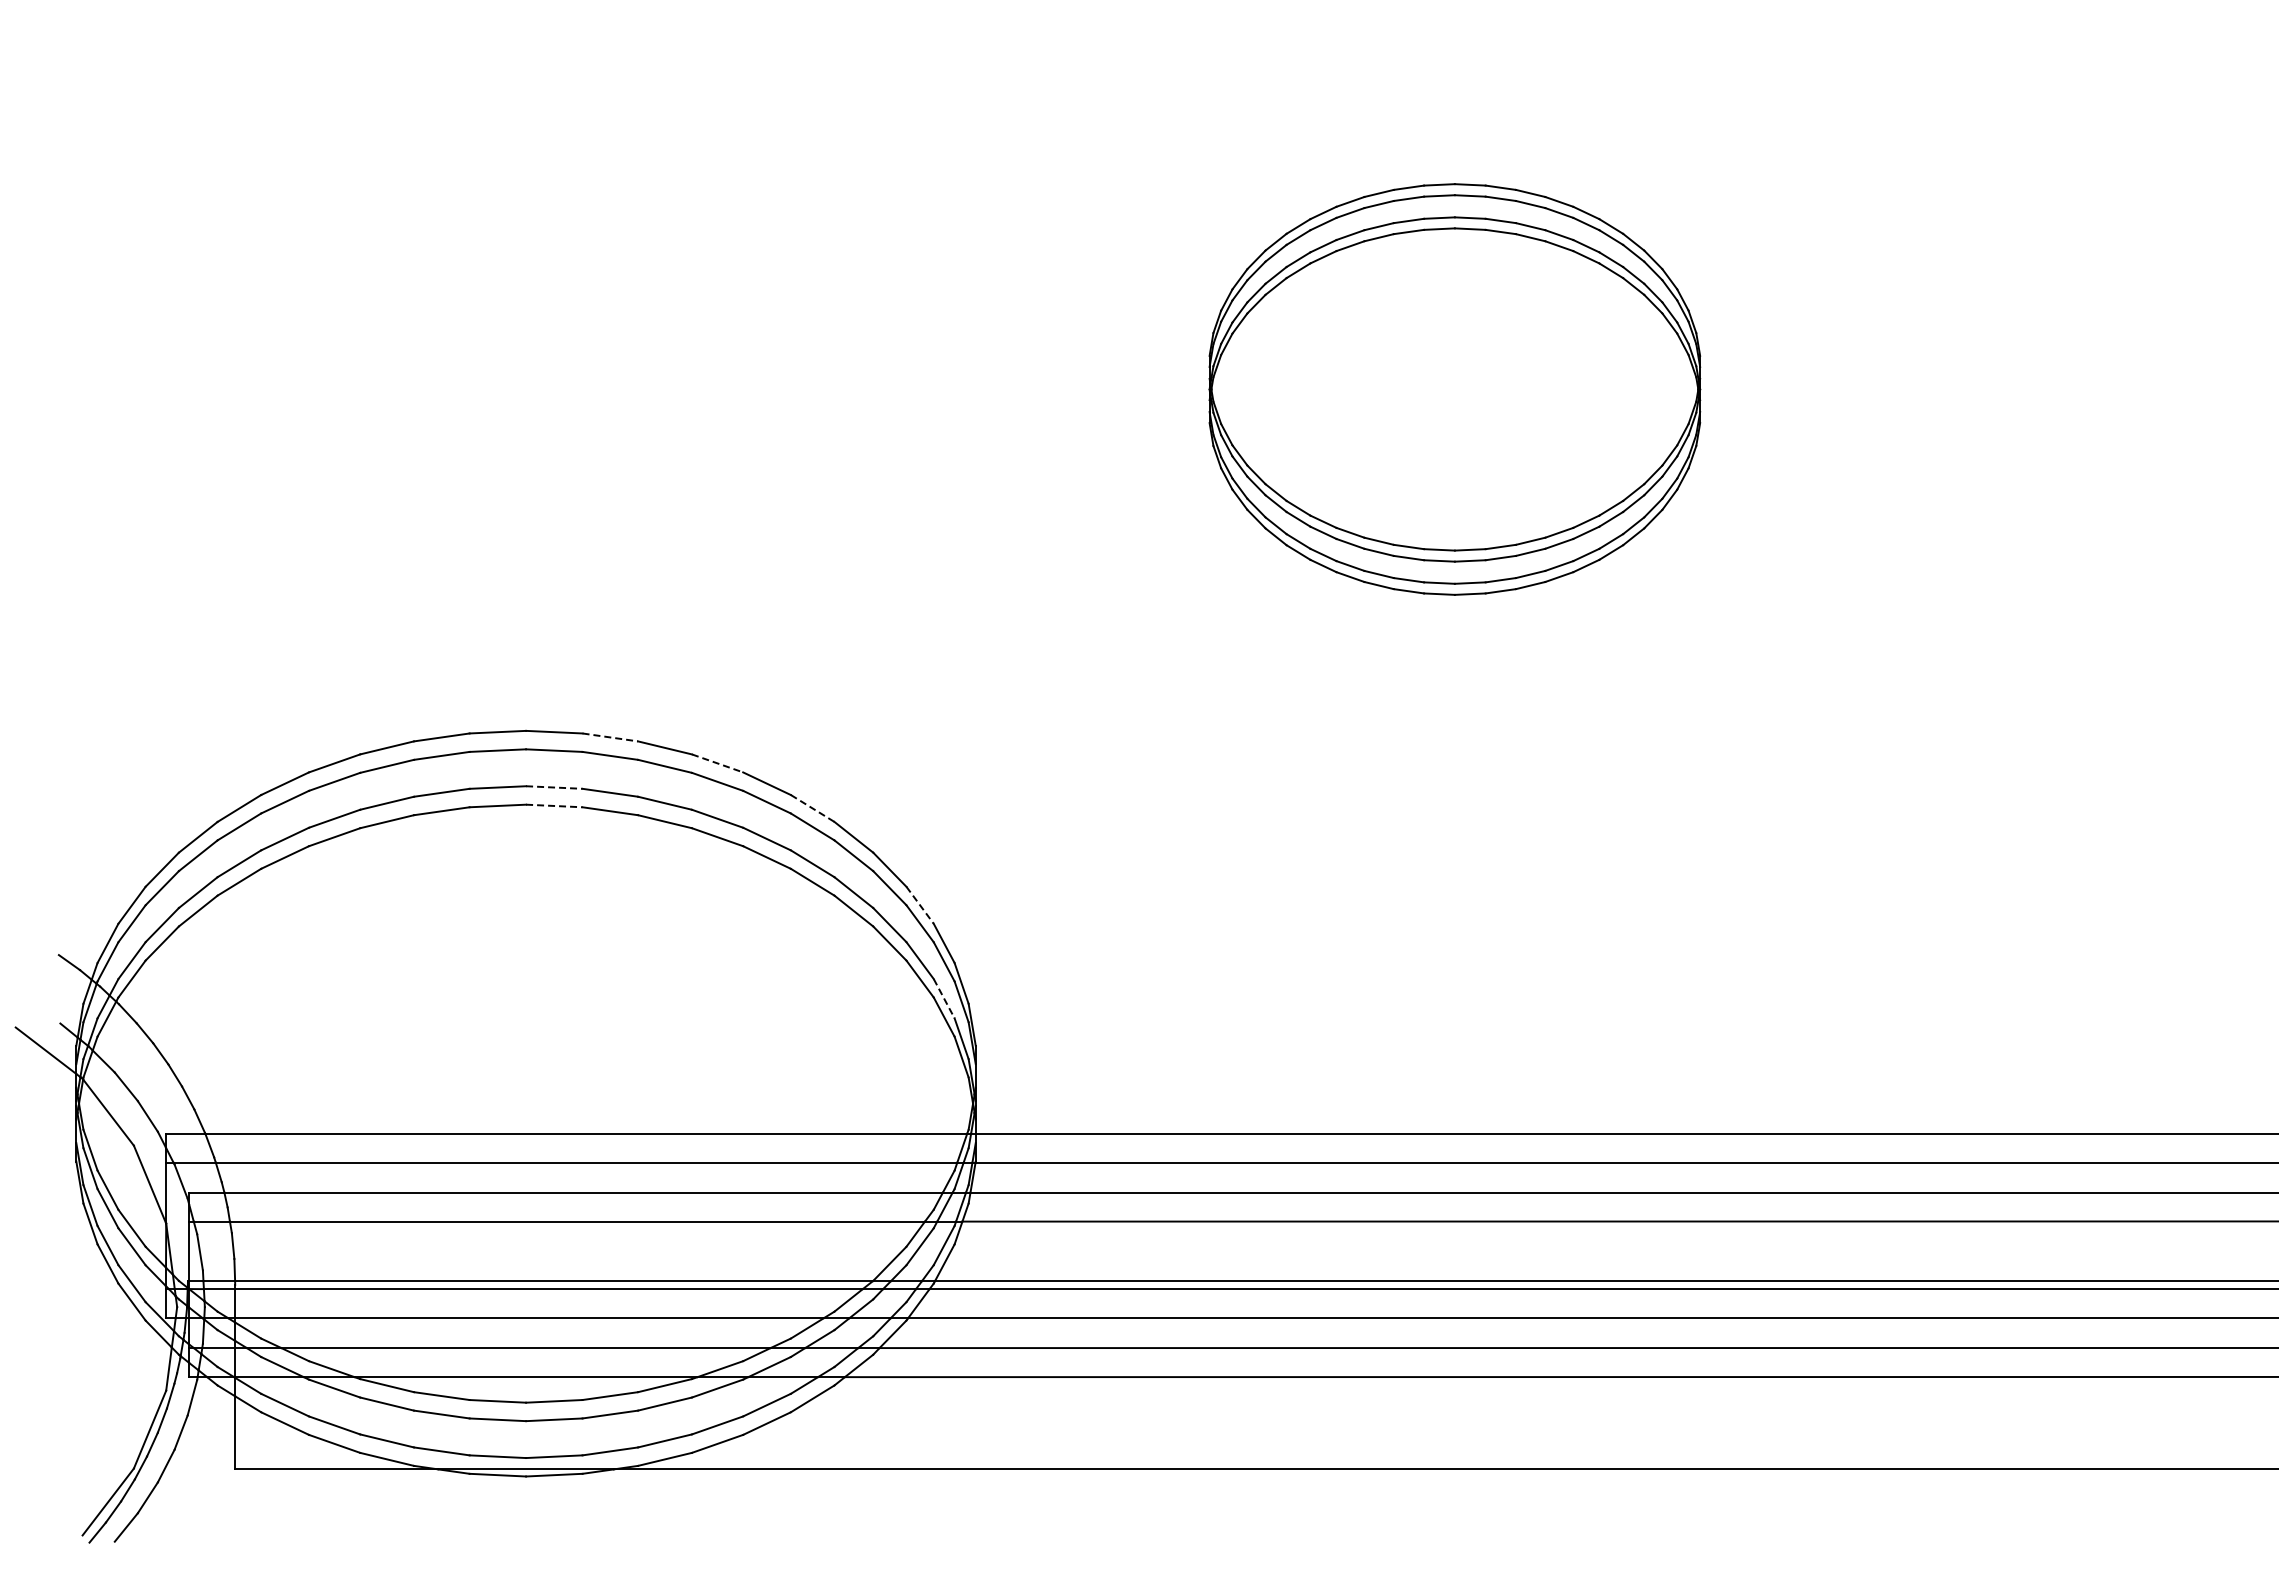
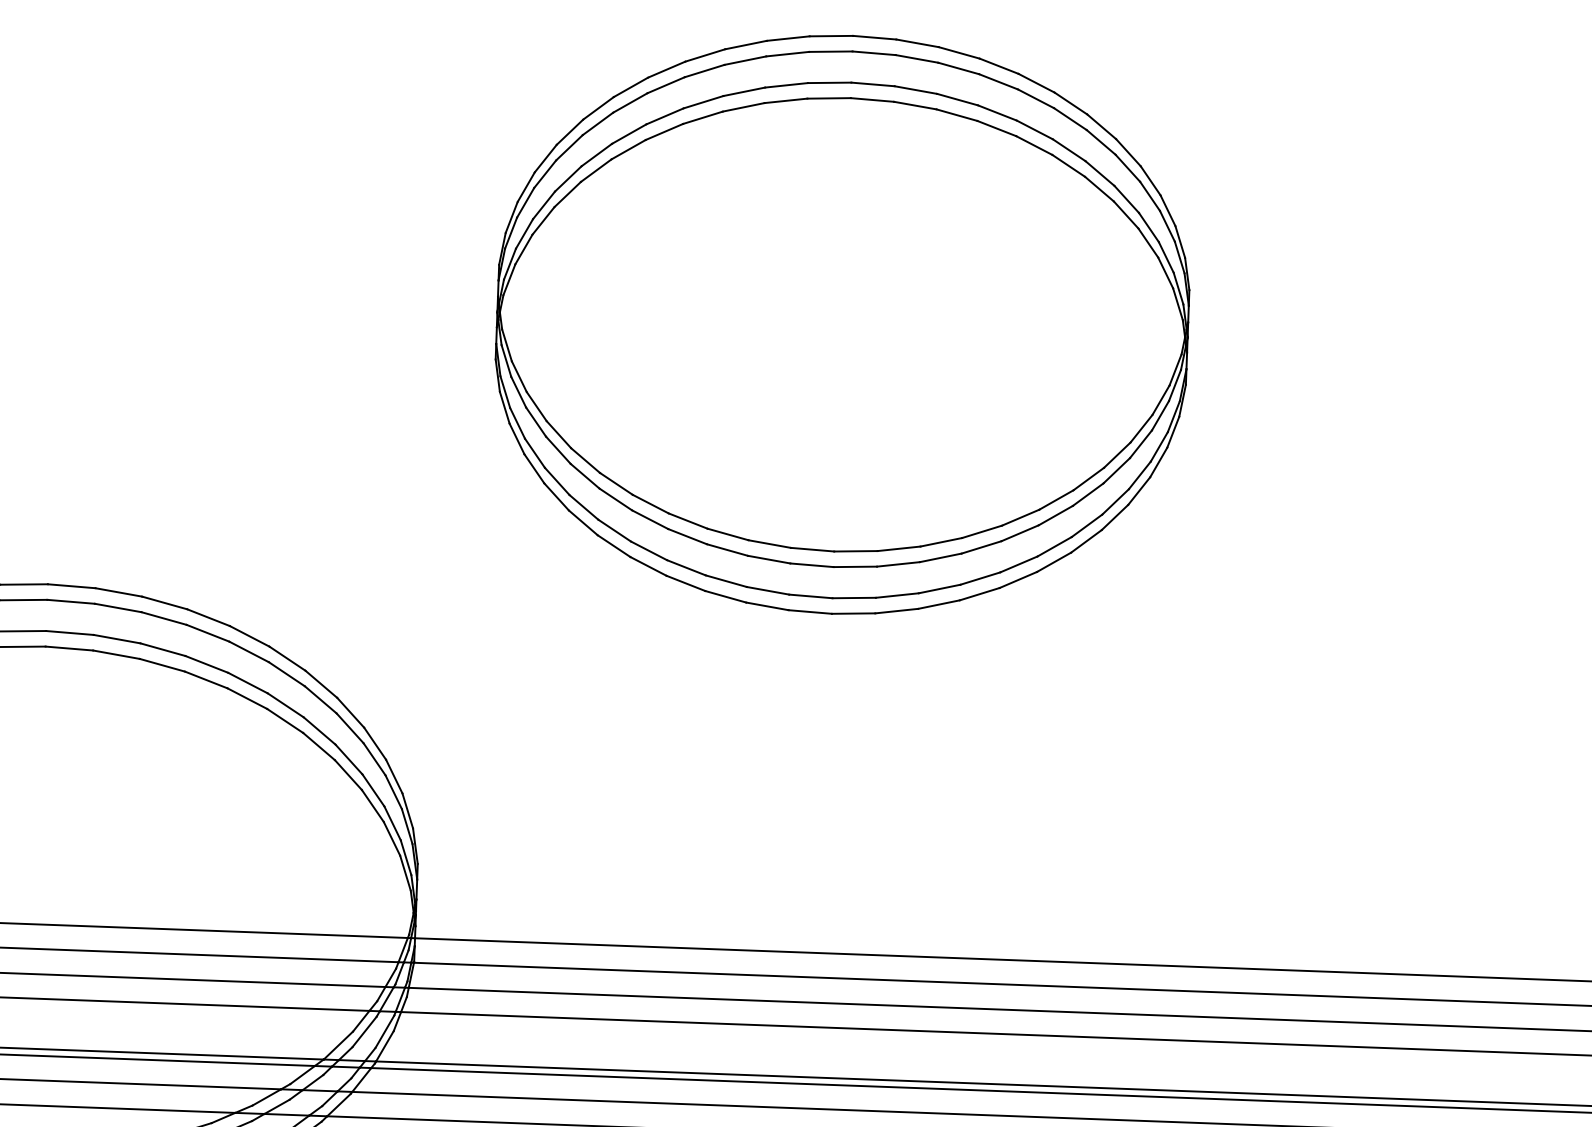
part: (1454, 389) -> (842, 324), size x1.67
line: (610, 737) -> (118, 592), dashed -> solid
line: (718, 763) -> (209, 617), dashed -> solid
line: (554, 787) -> (70, 632), dashed -> solid
line: (554, 806) -> (69, 649), dashed -> solid
line: (812, 808) -> (287, 658), dashed -> solid
line: (920, 905) -> (375, 743), dashed -> solid
line: (944, 999) -> (392, 824), dashed -> solid

